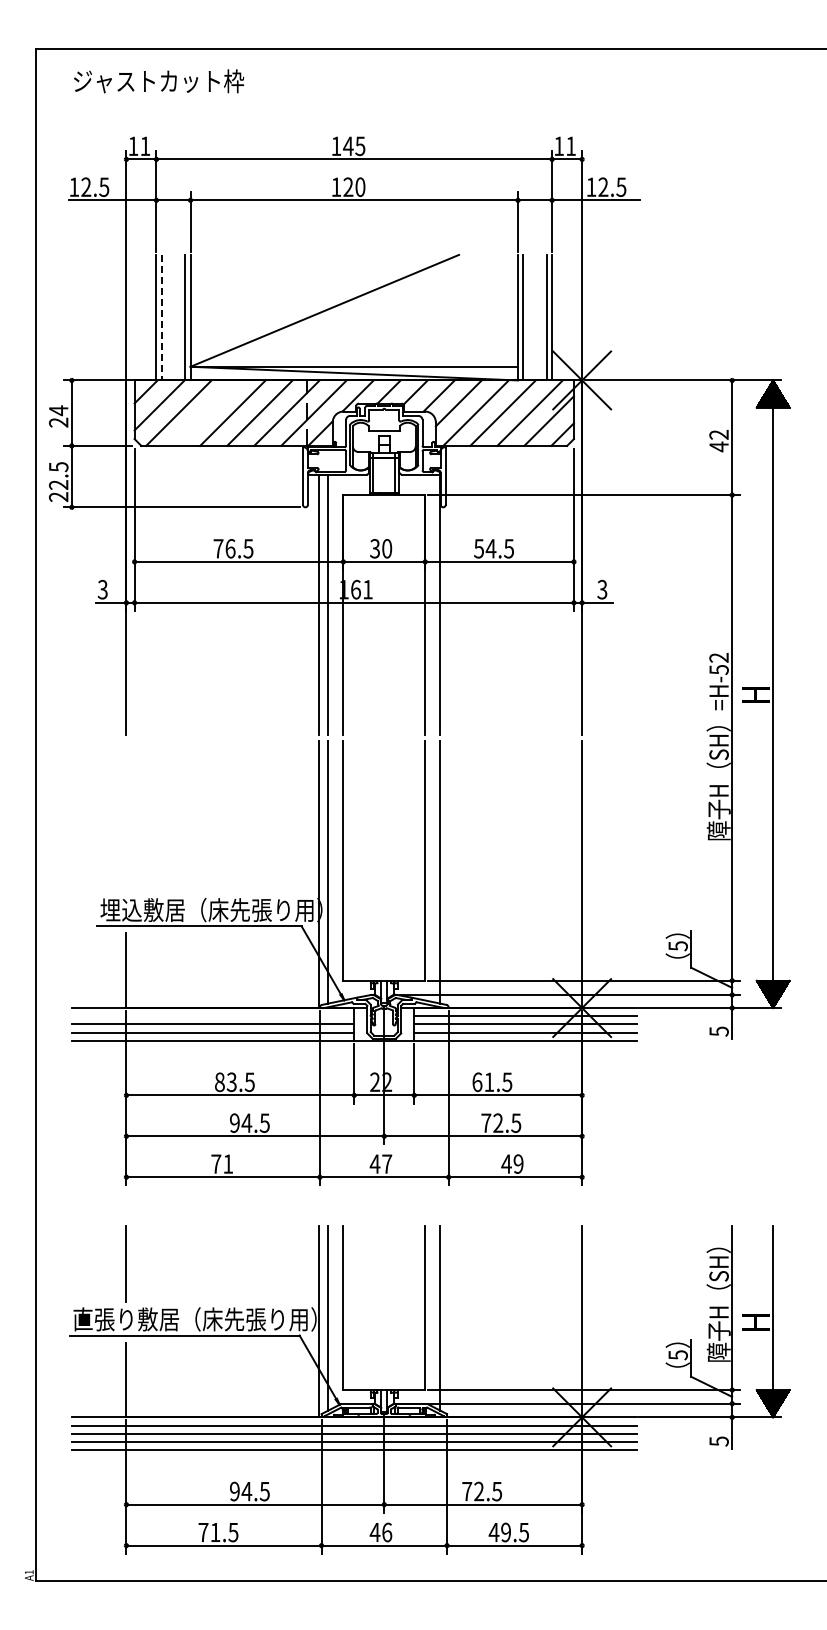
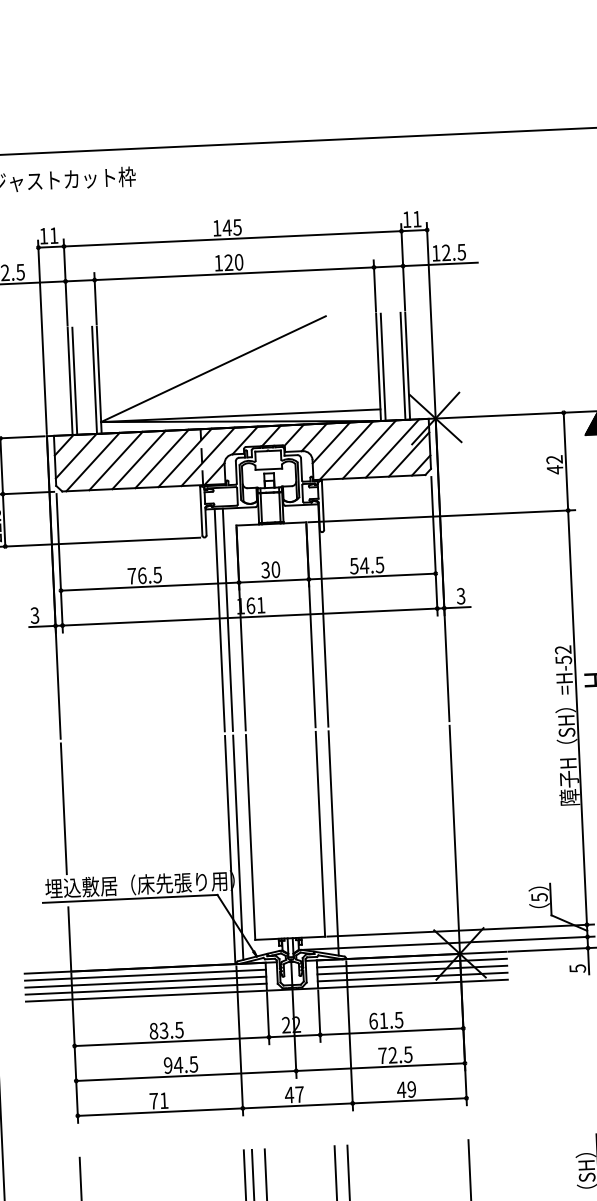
line: (161, 317) -> (74, 381), dashed -> solid
line: (205, 412) -> (115, 460), added
line: (126, 816) -> (63, 808), added
line: (212, 1016) -> (145, 975), added

